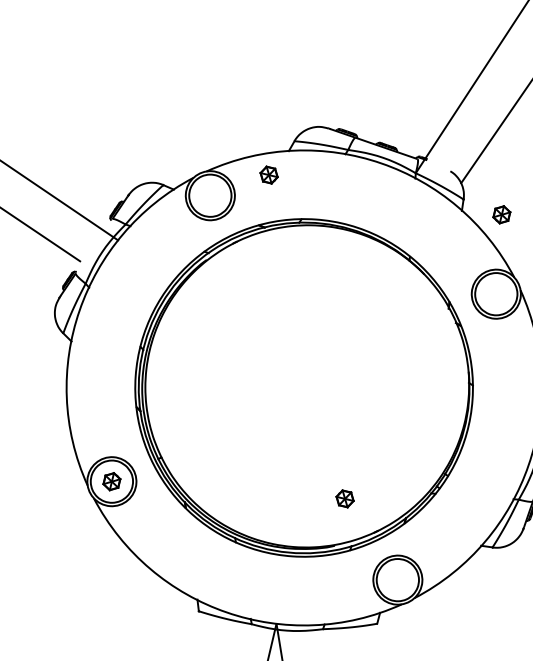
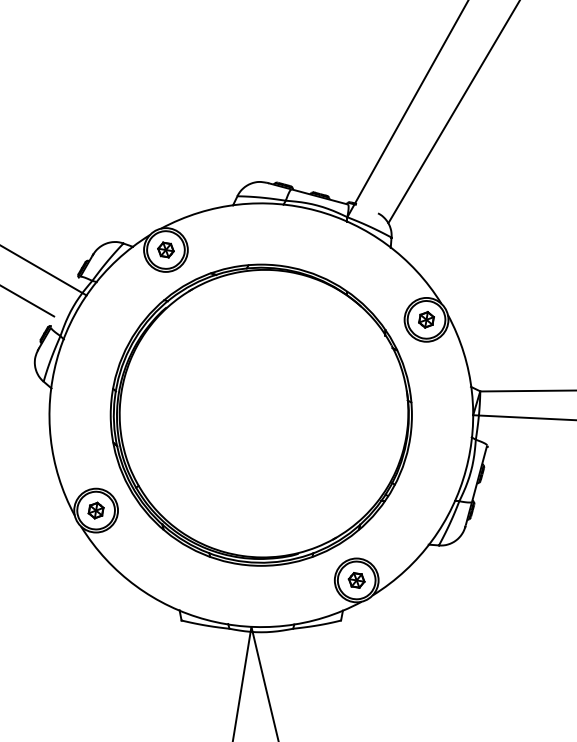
part: (268, 174) -> (165, 249), moved
part: (501, 214) -> (426, 319), moved
part: (344, 498) -> (356, 580), moved

